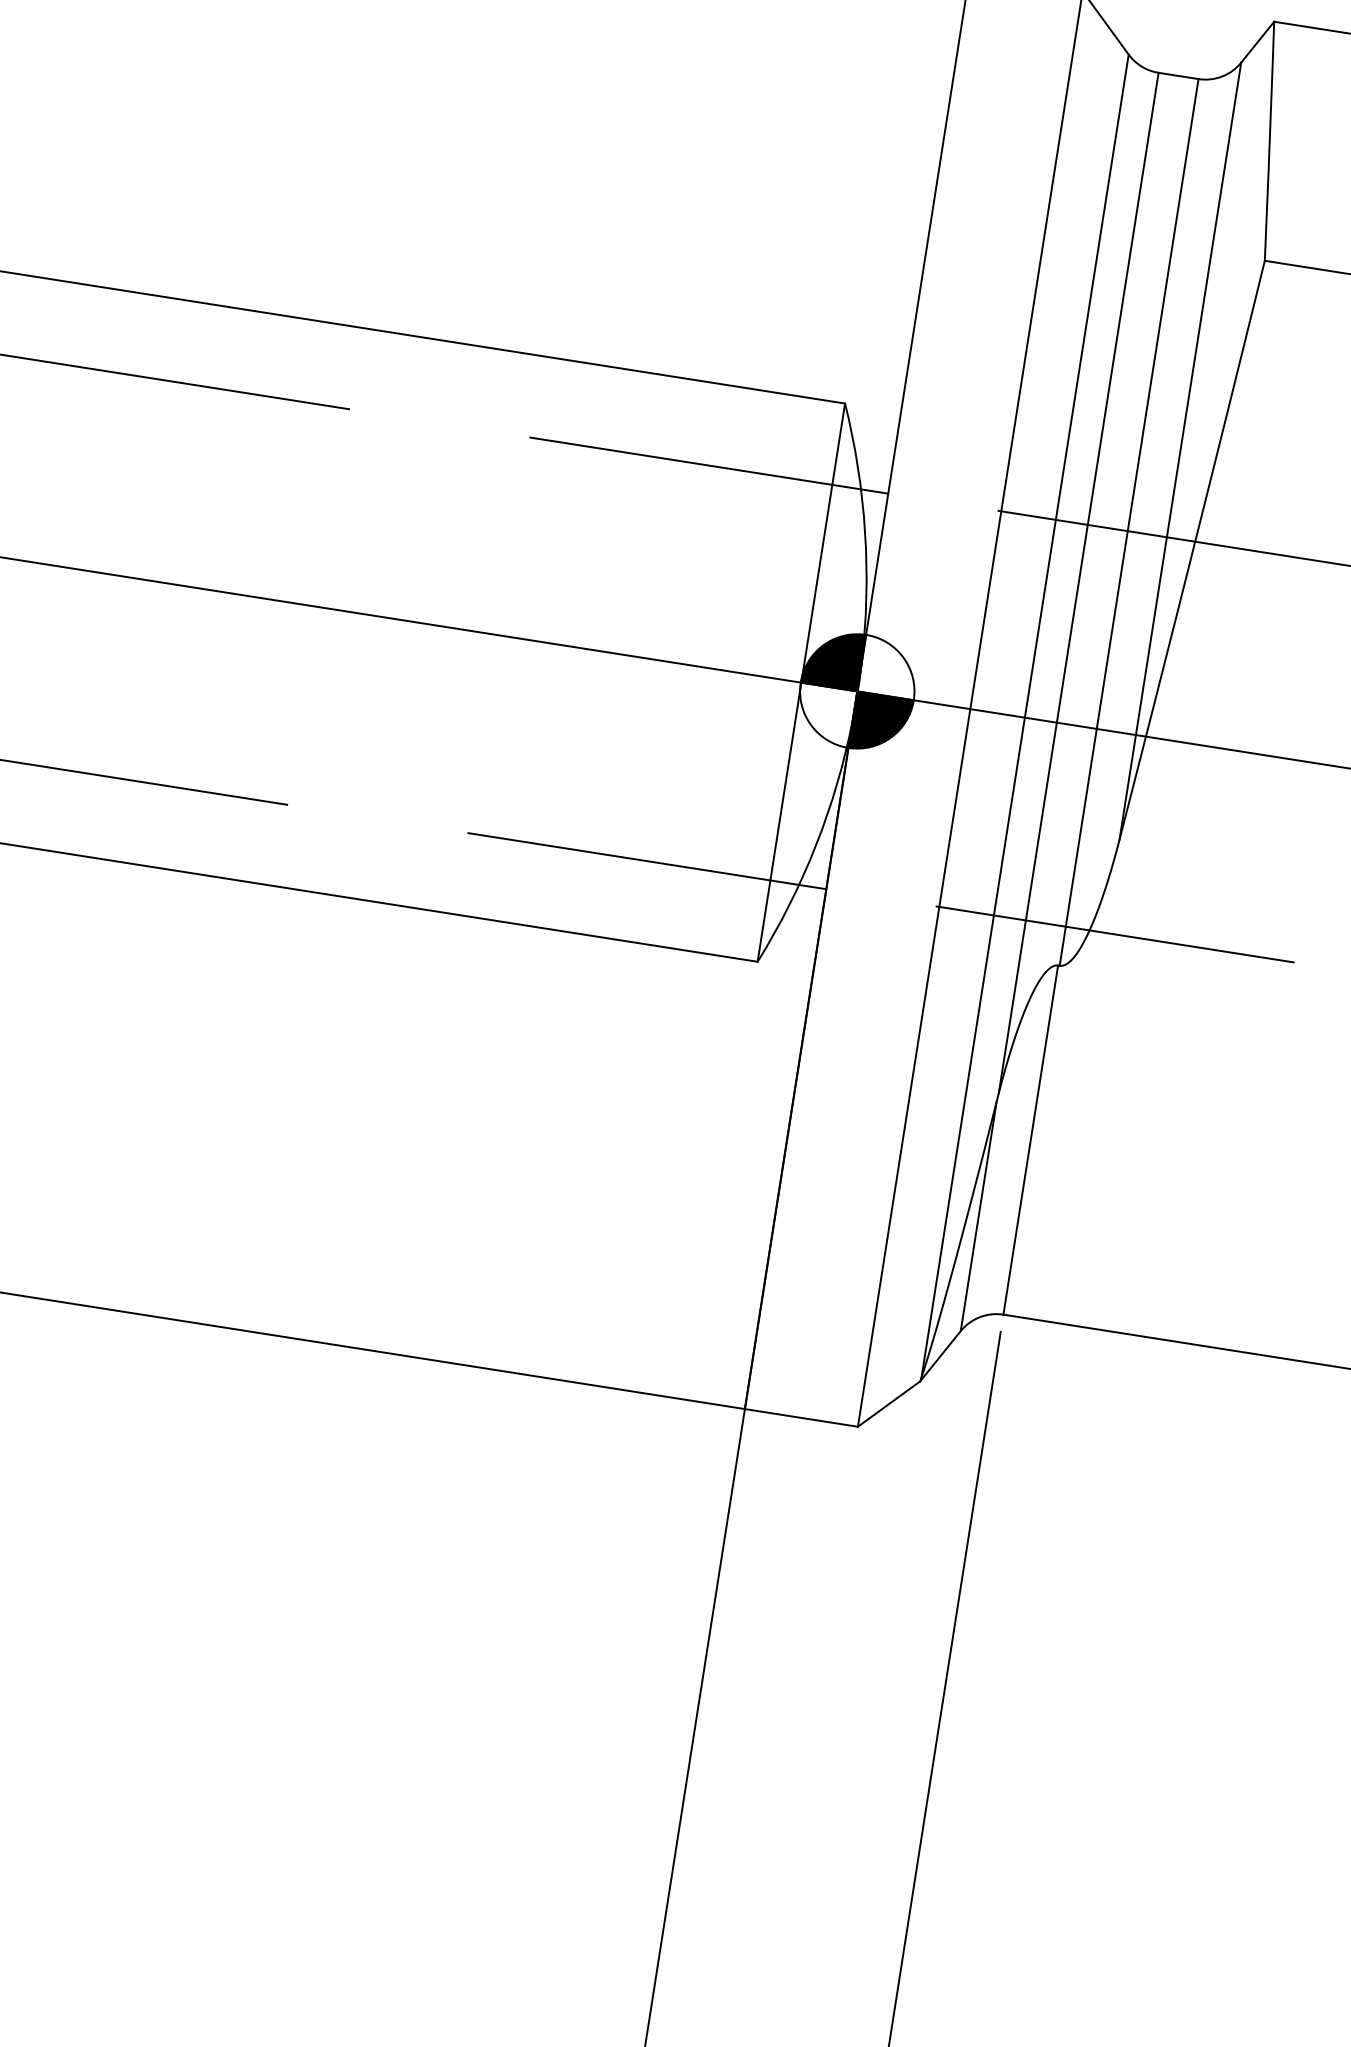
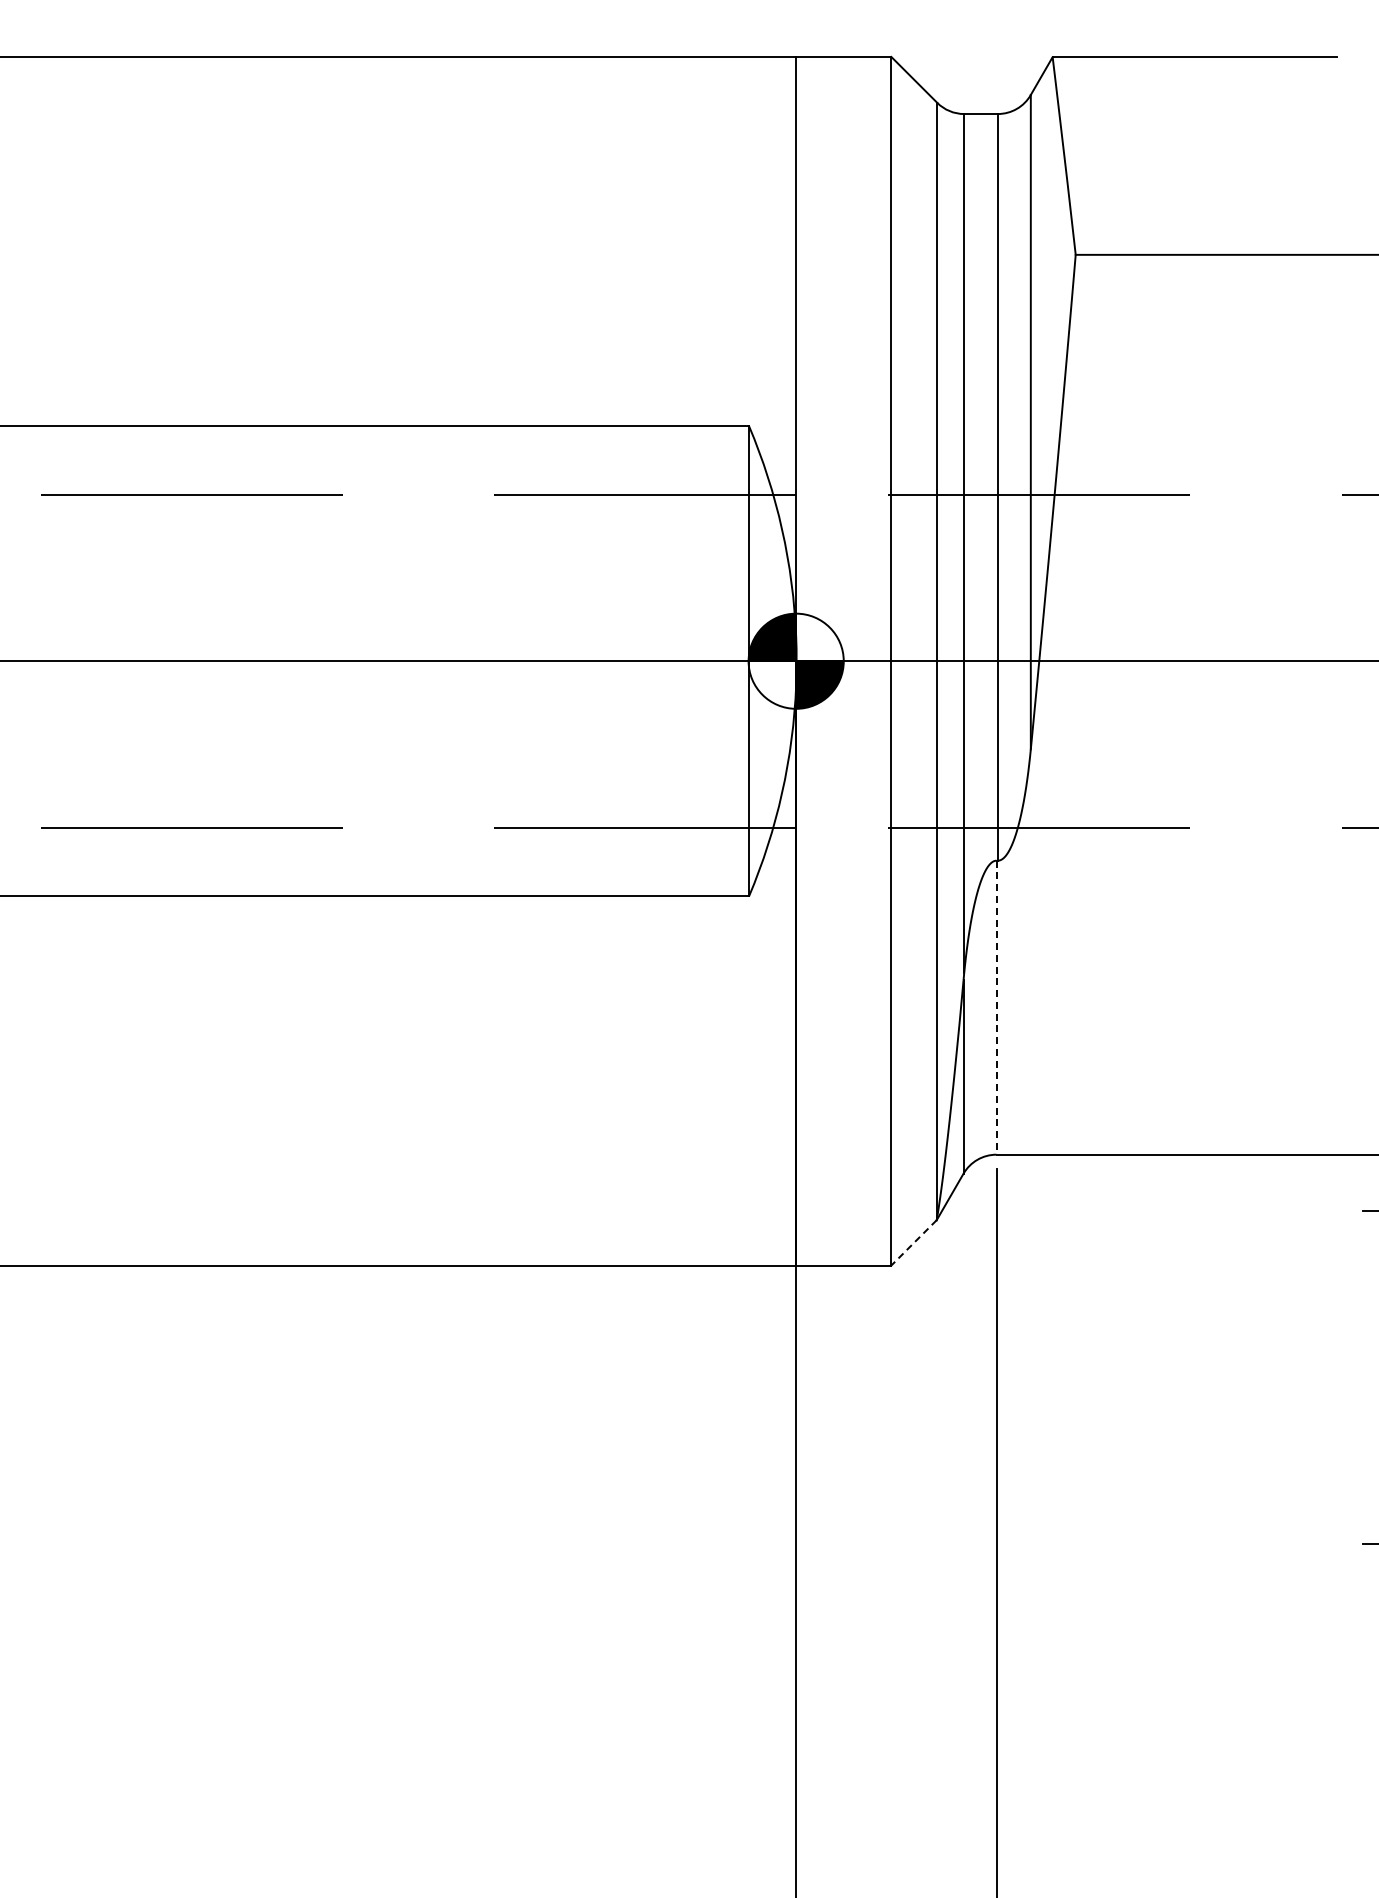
line: (1030, 1139) -> (996, 1007), solid -> dashed
line: (888, 1404) -> (913, 1243), solid -> dashed

